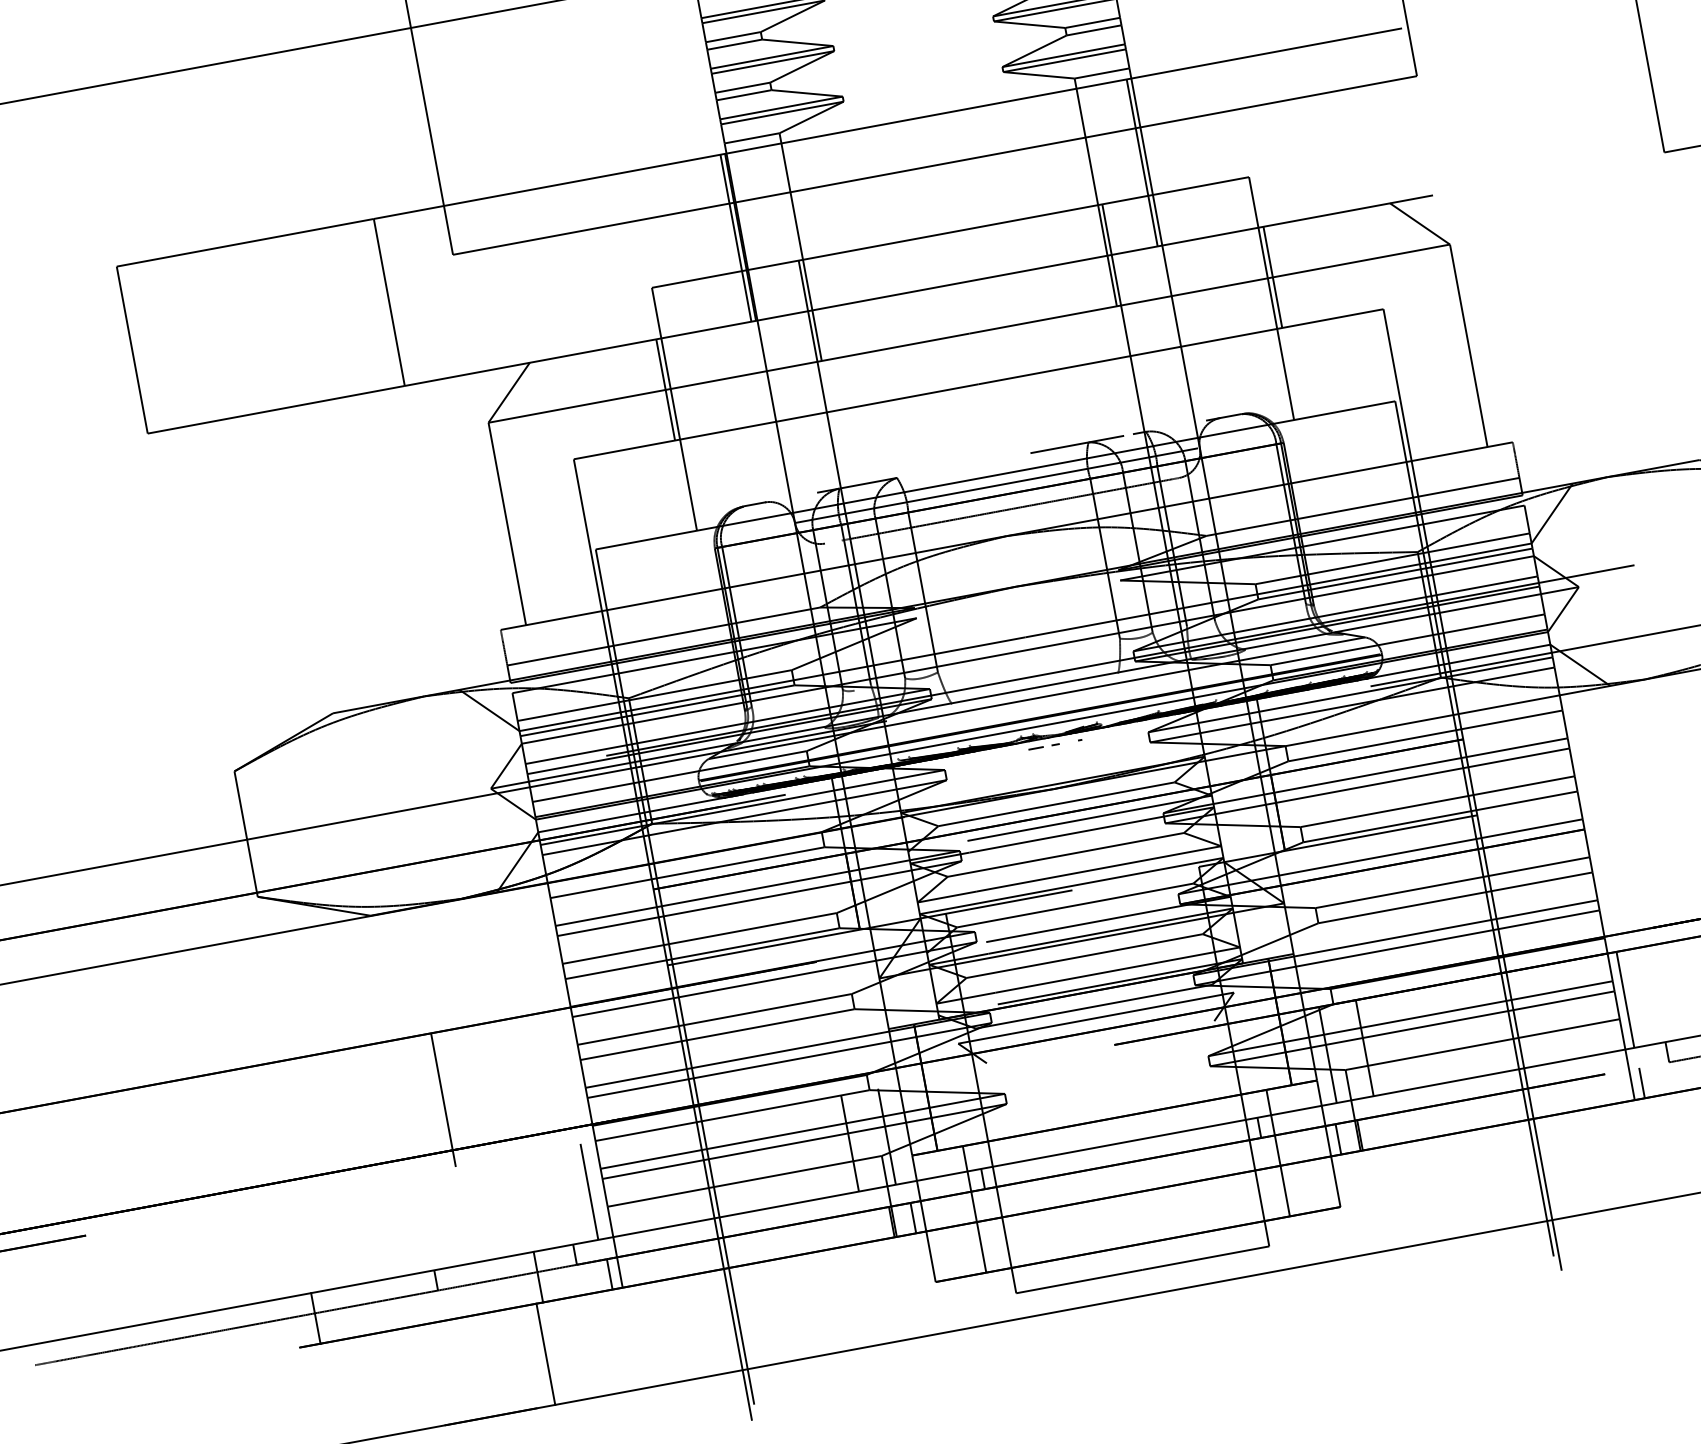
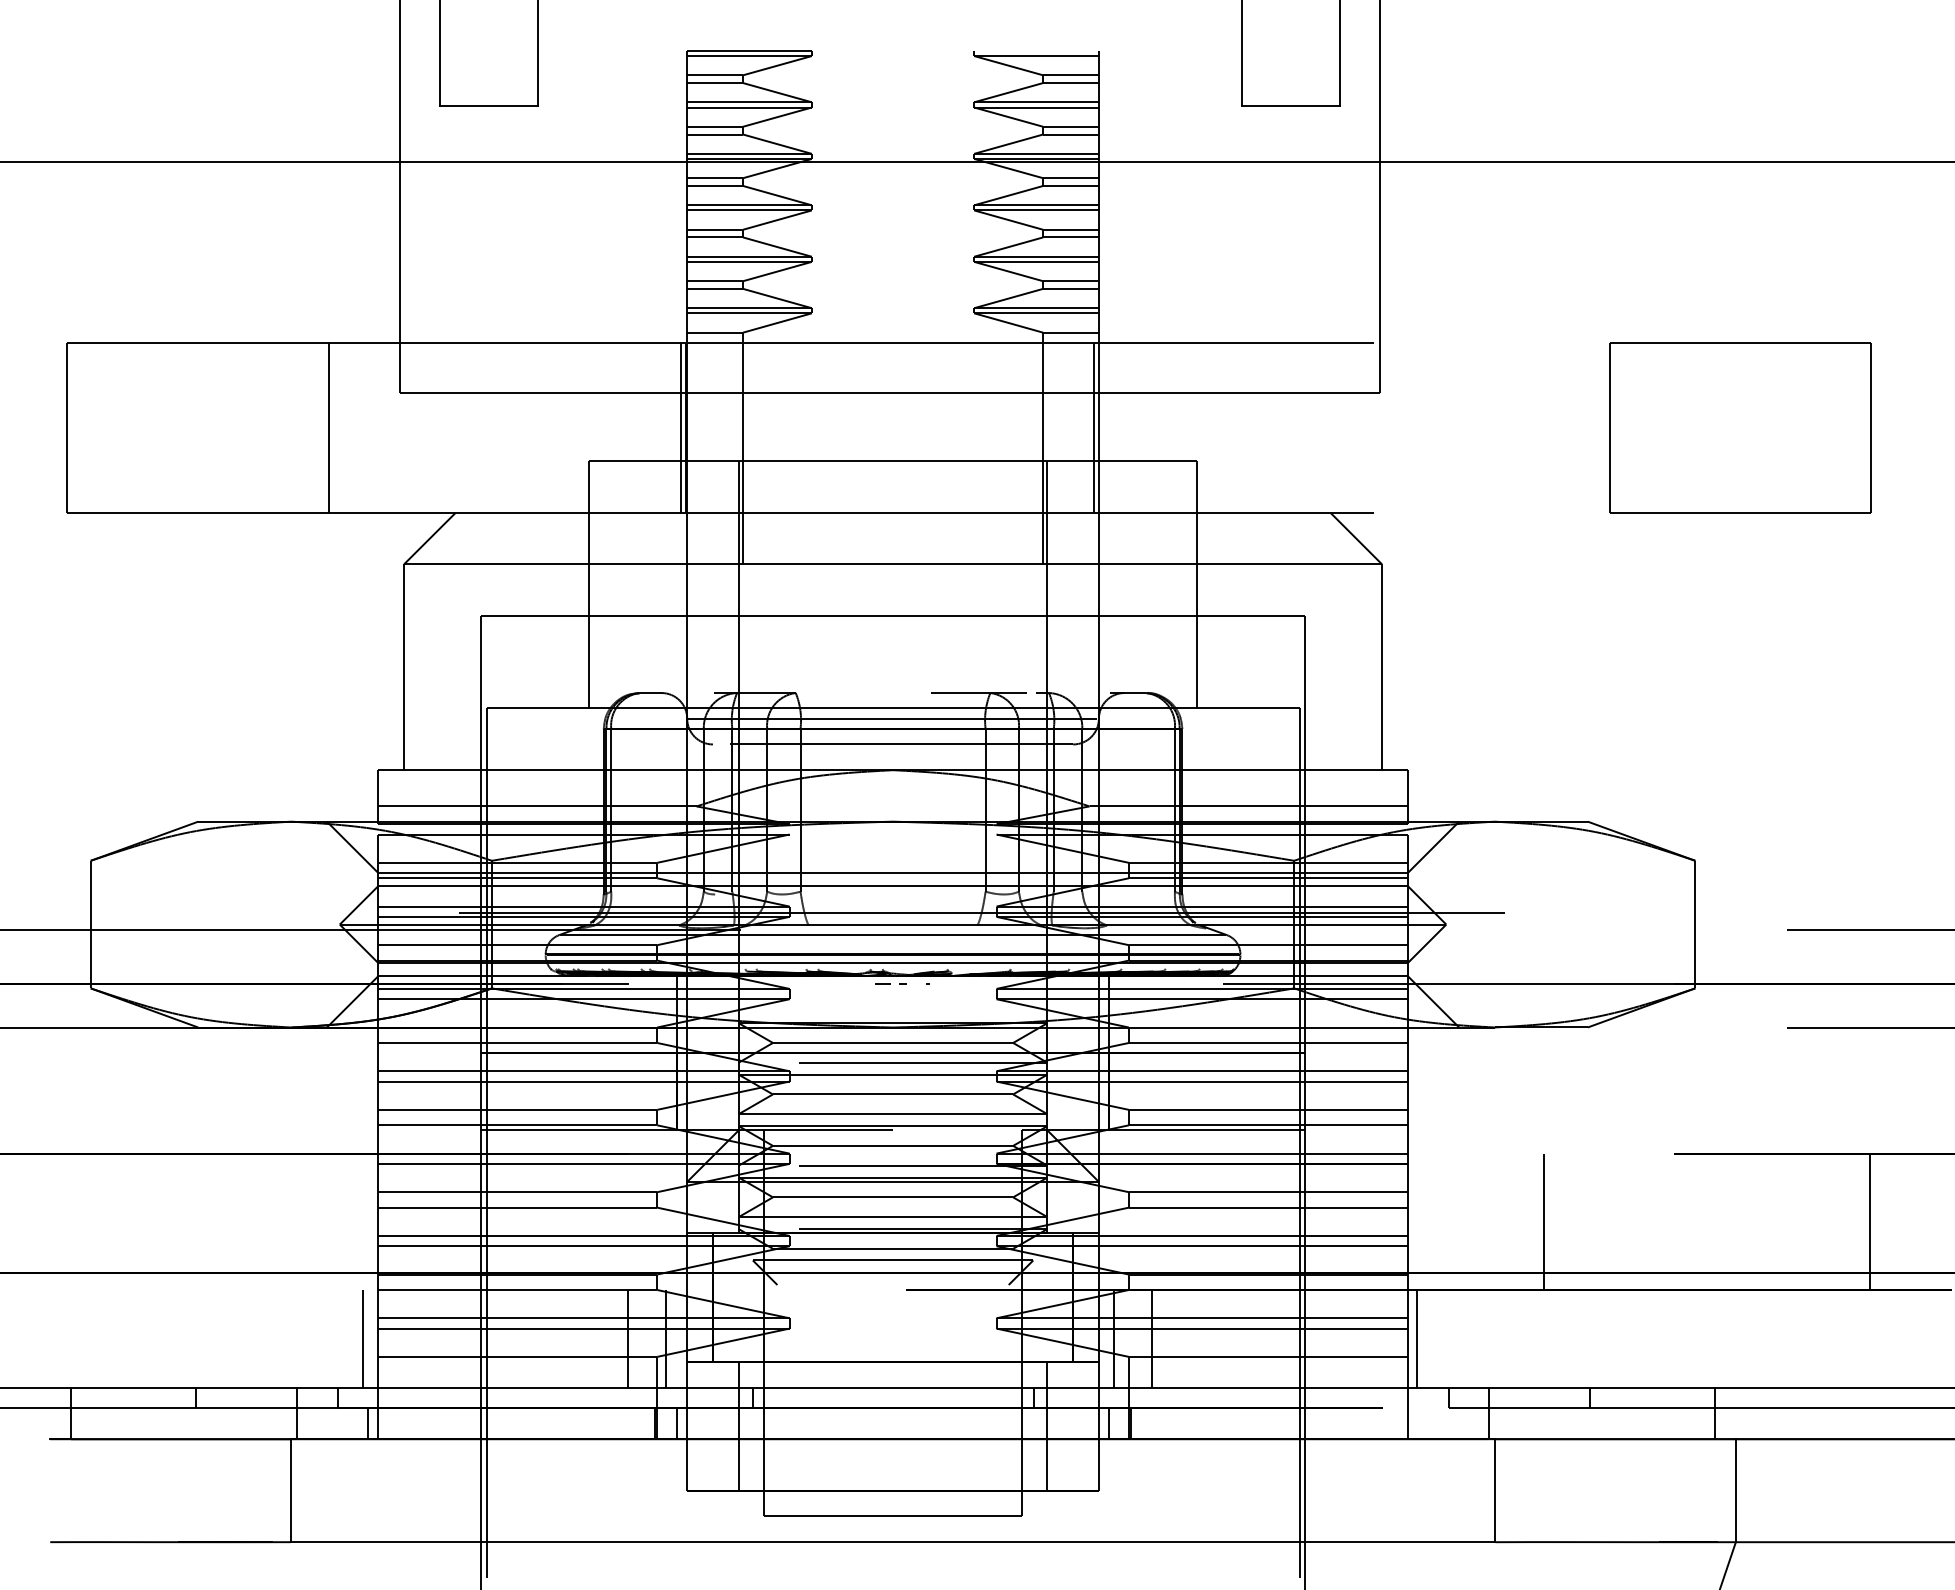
line: (1272, 276) -> (1201, 563), removed
line: (665, 389) -> (584, 563), removed
line: (1641, 1082) -> (1417, 1423), removed
line: (443, 1100) -> (236, 1222), removed

